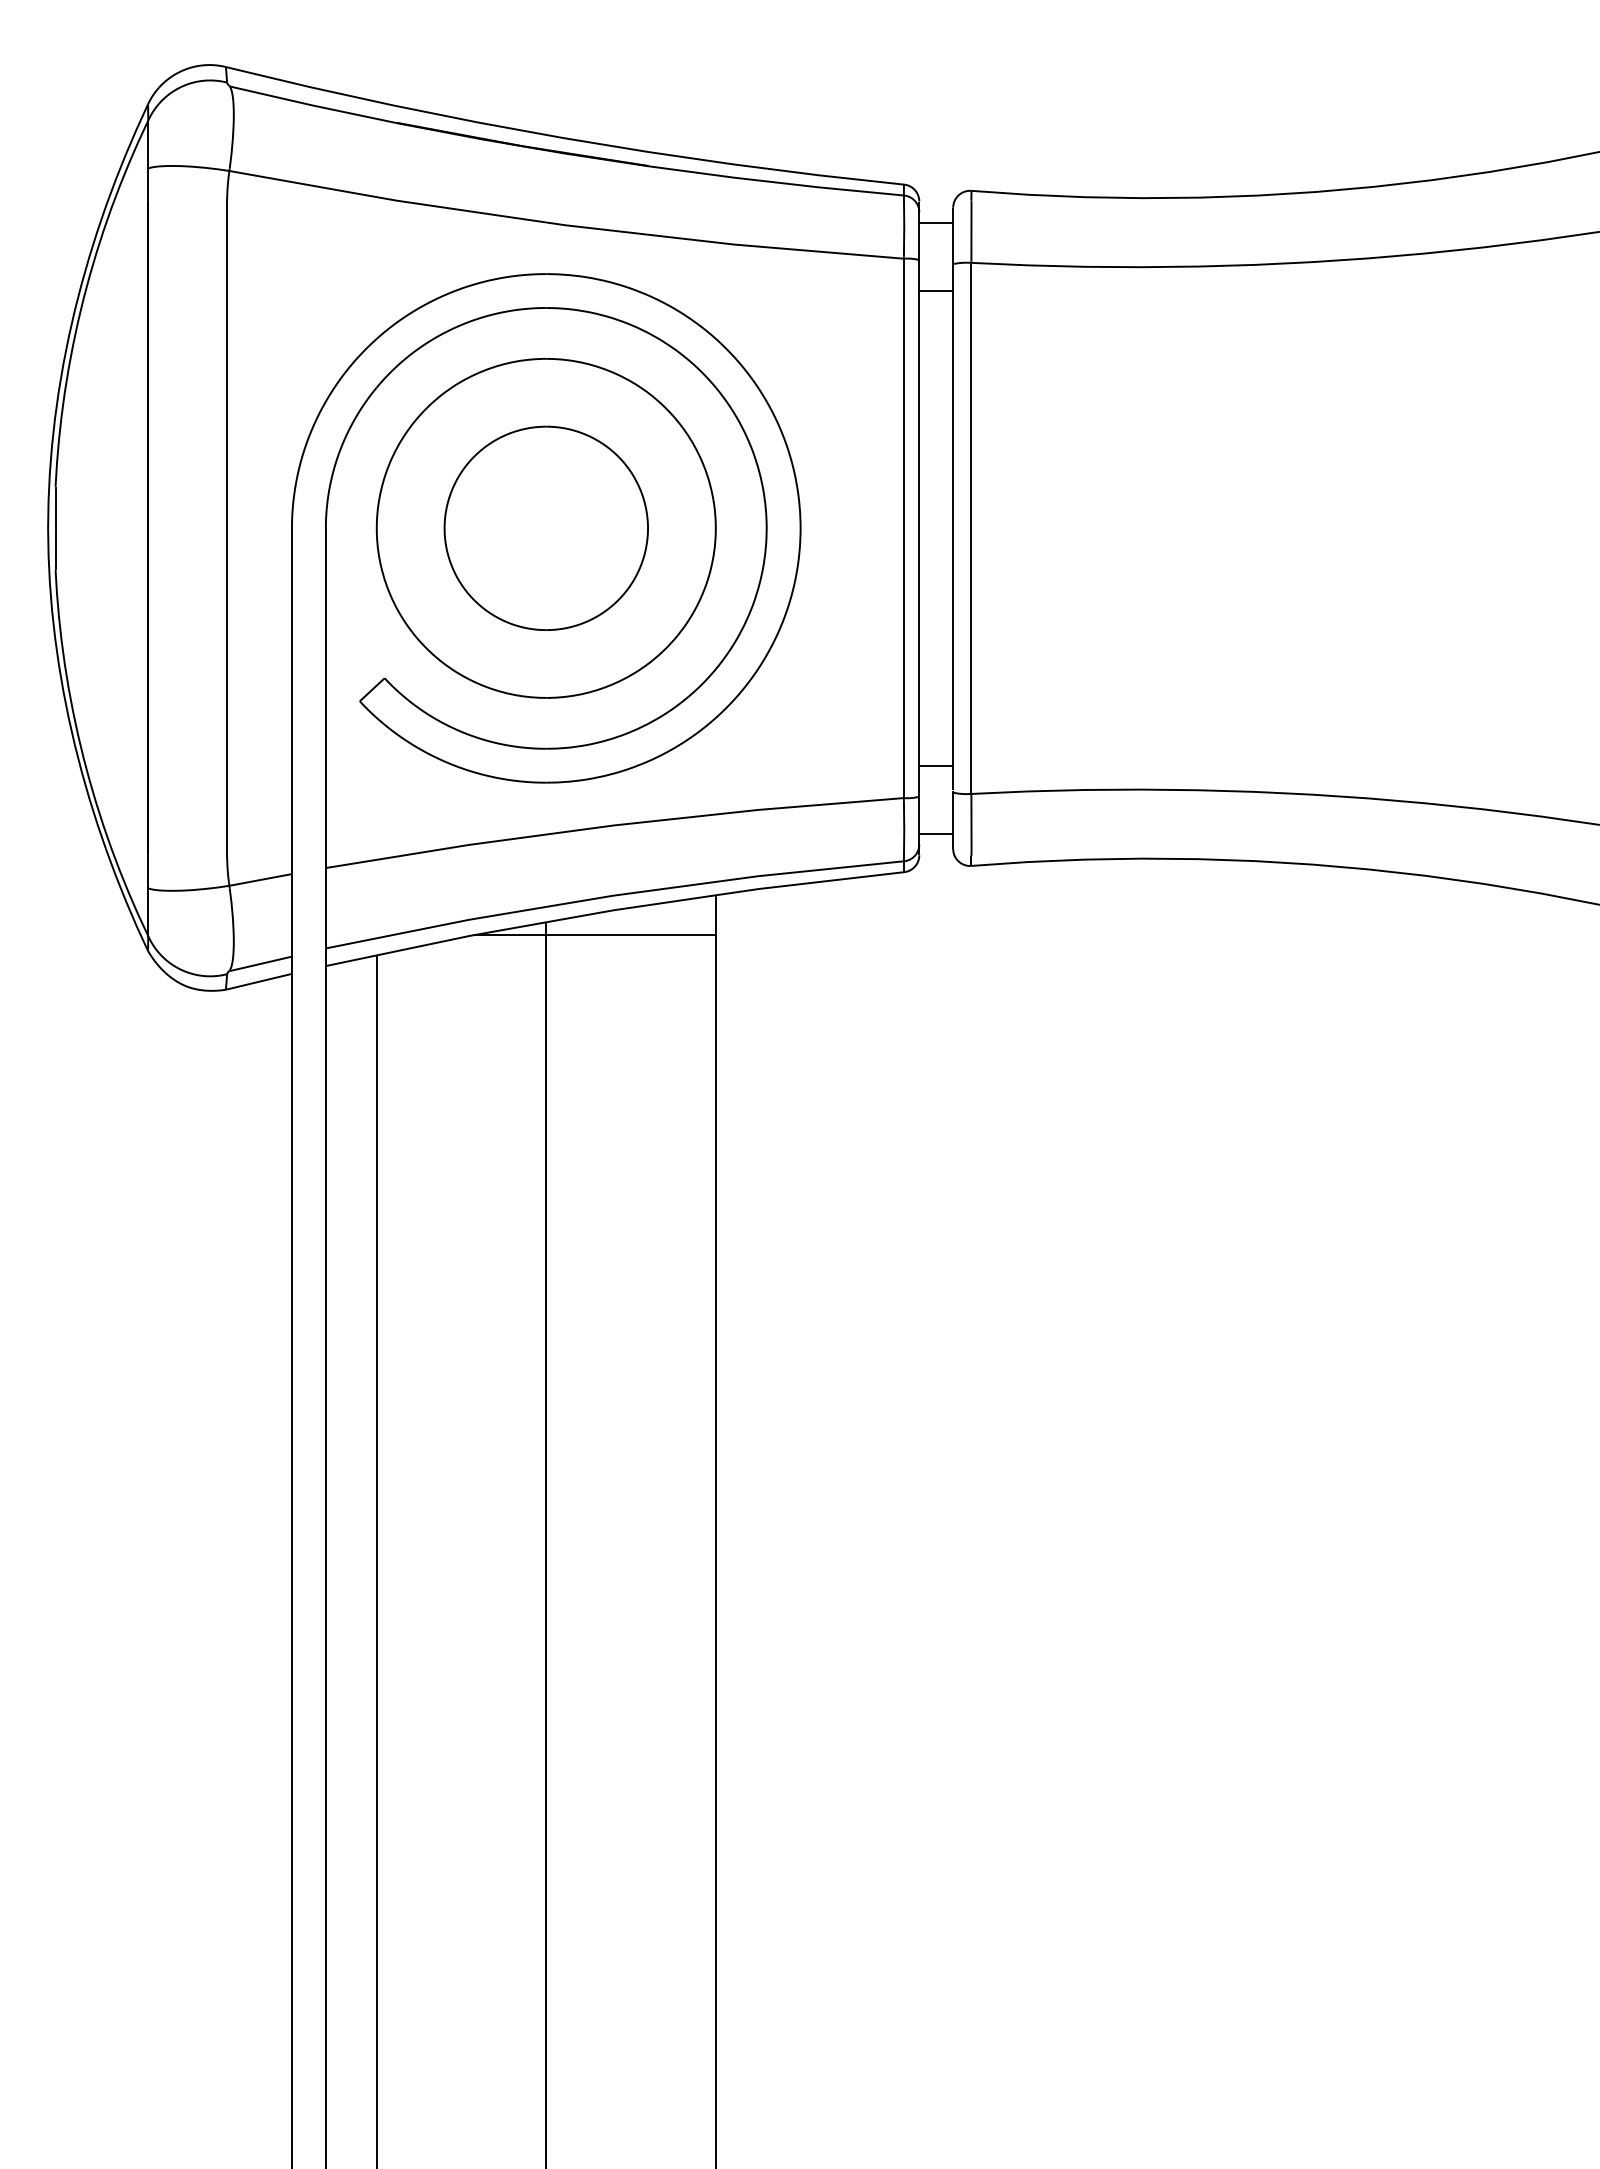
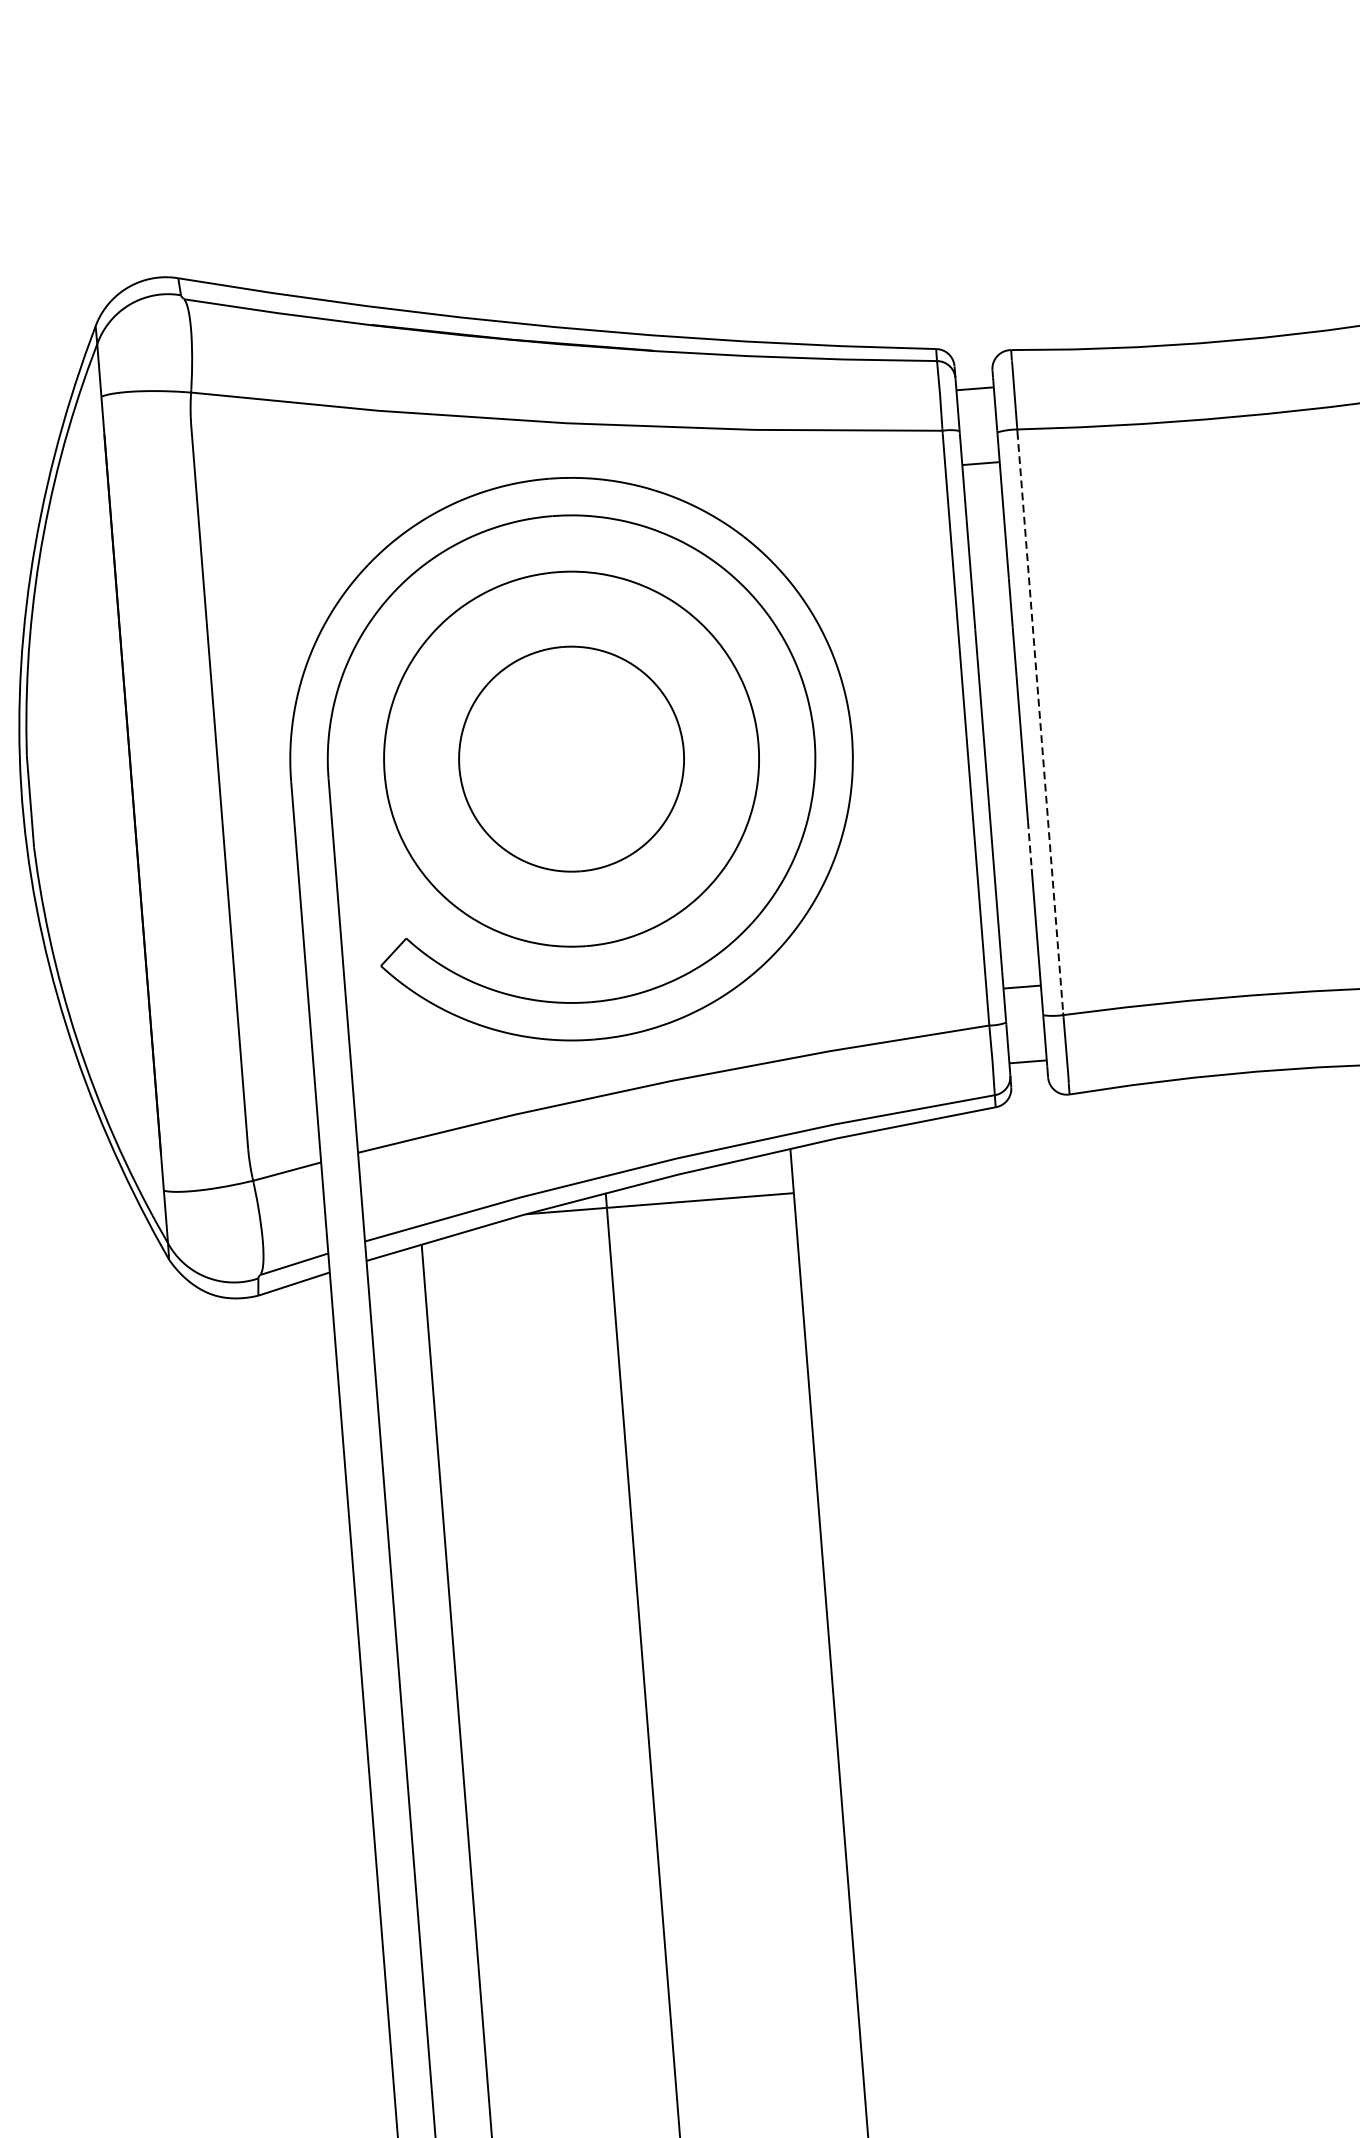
line: (971, 528) -> (1040, 722), solid -> dashed
line: (953, 638) -> (1030, 845), solid -> dashed

